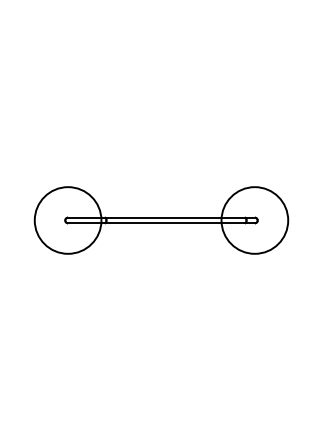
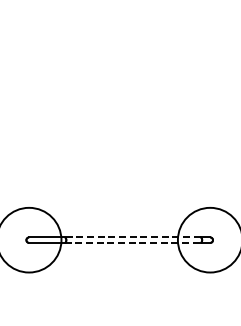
line: (174, 217) -> (132, 237), solid -> dashed
line: (175, 223) -> (133, 243), solid -> dashed

